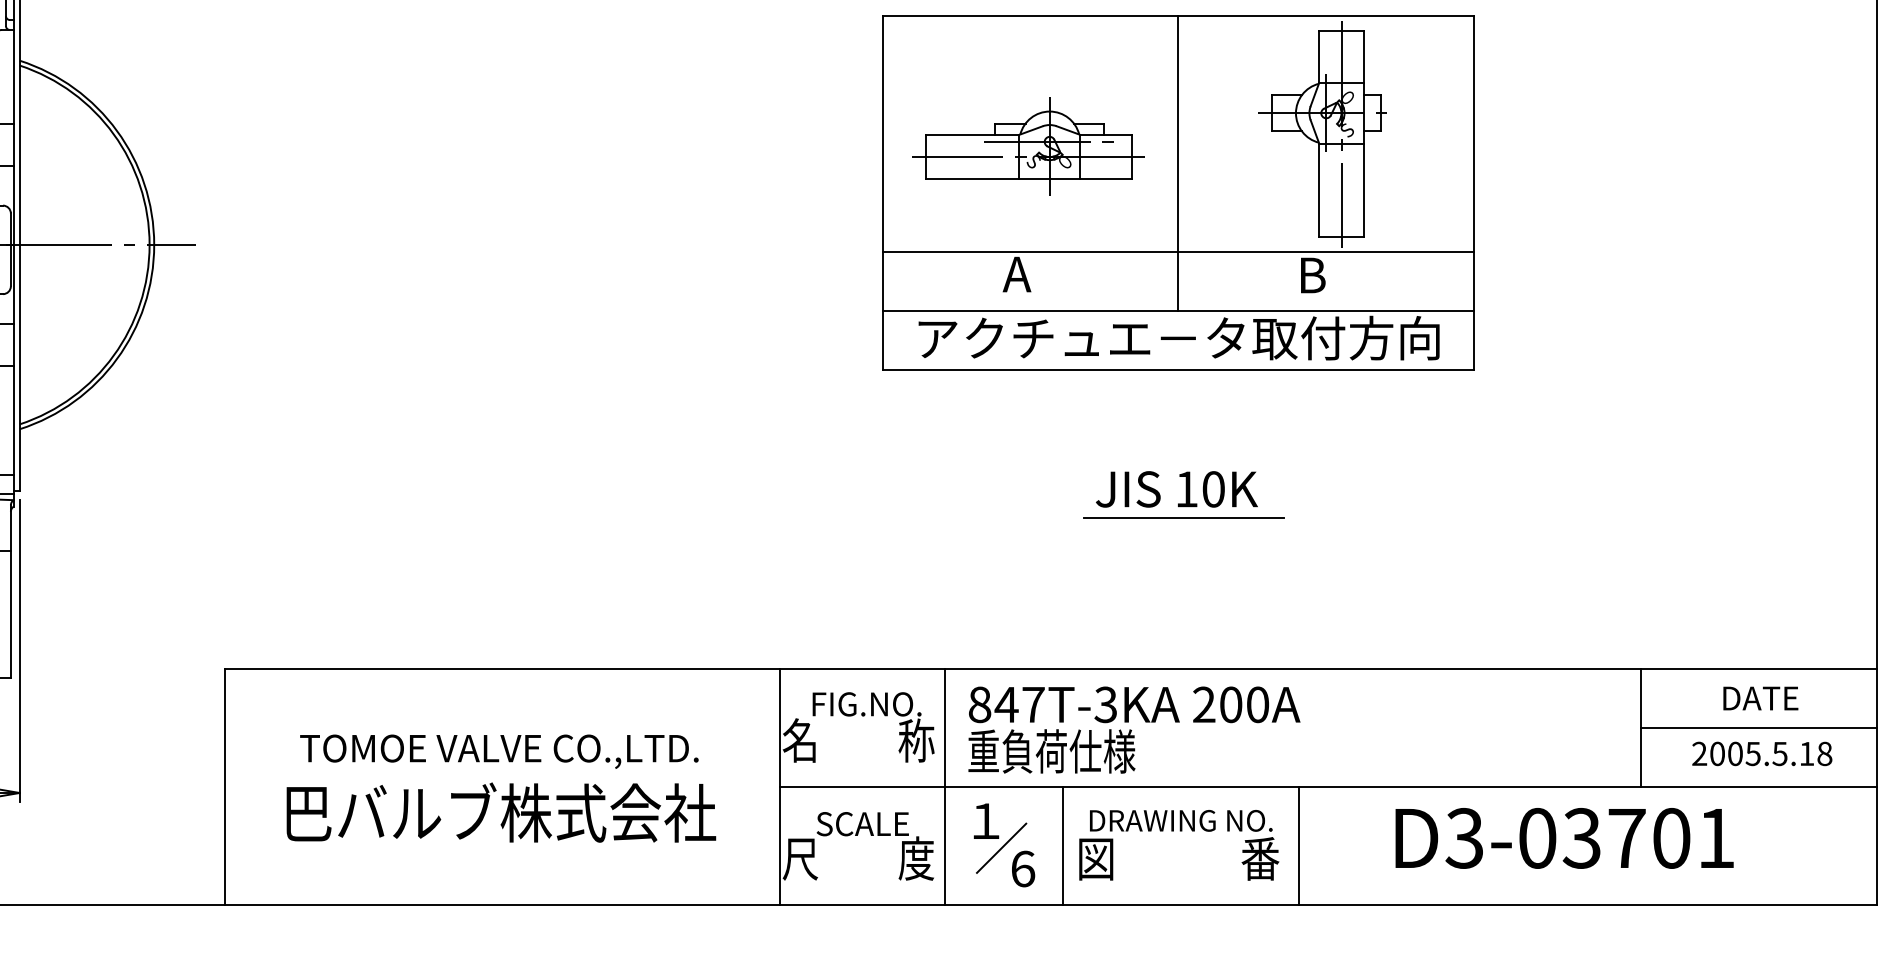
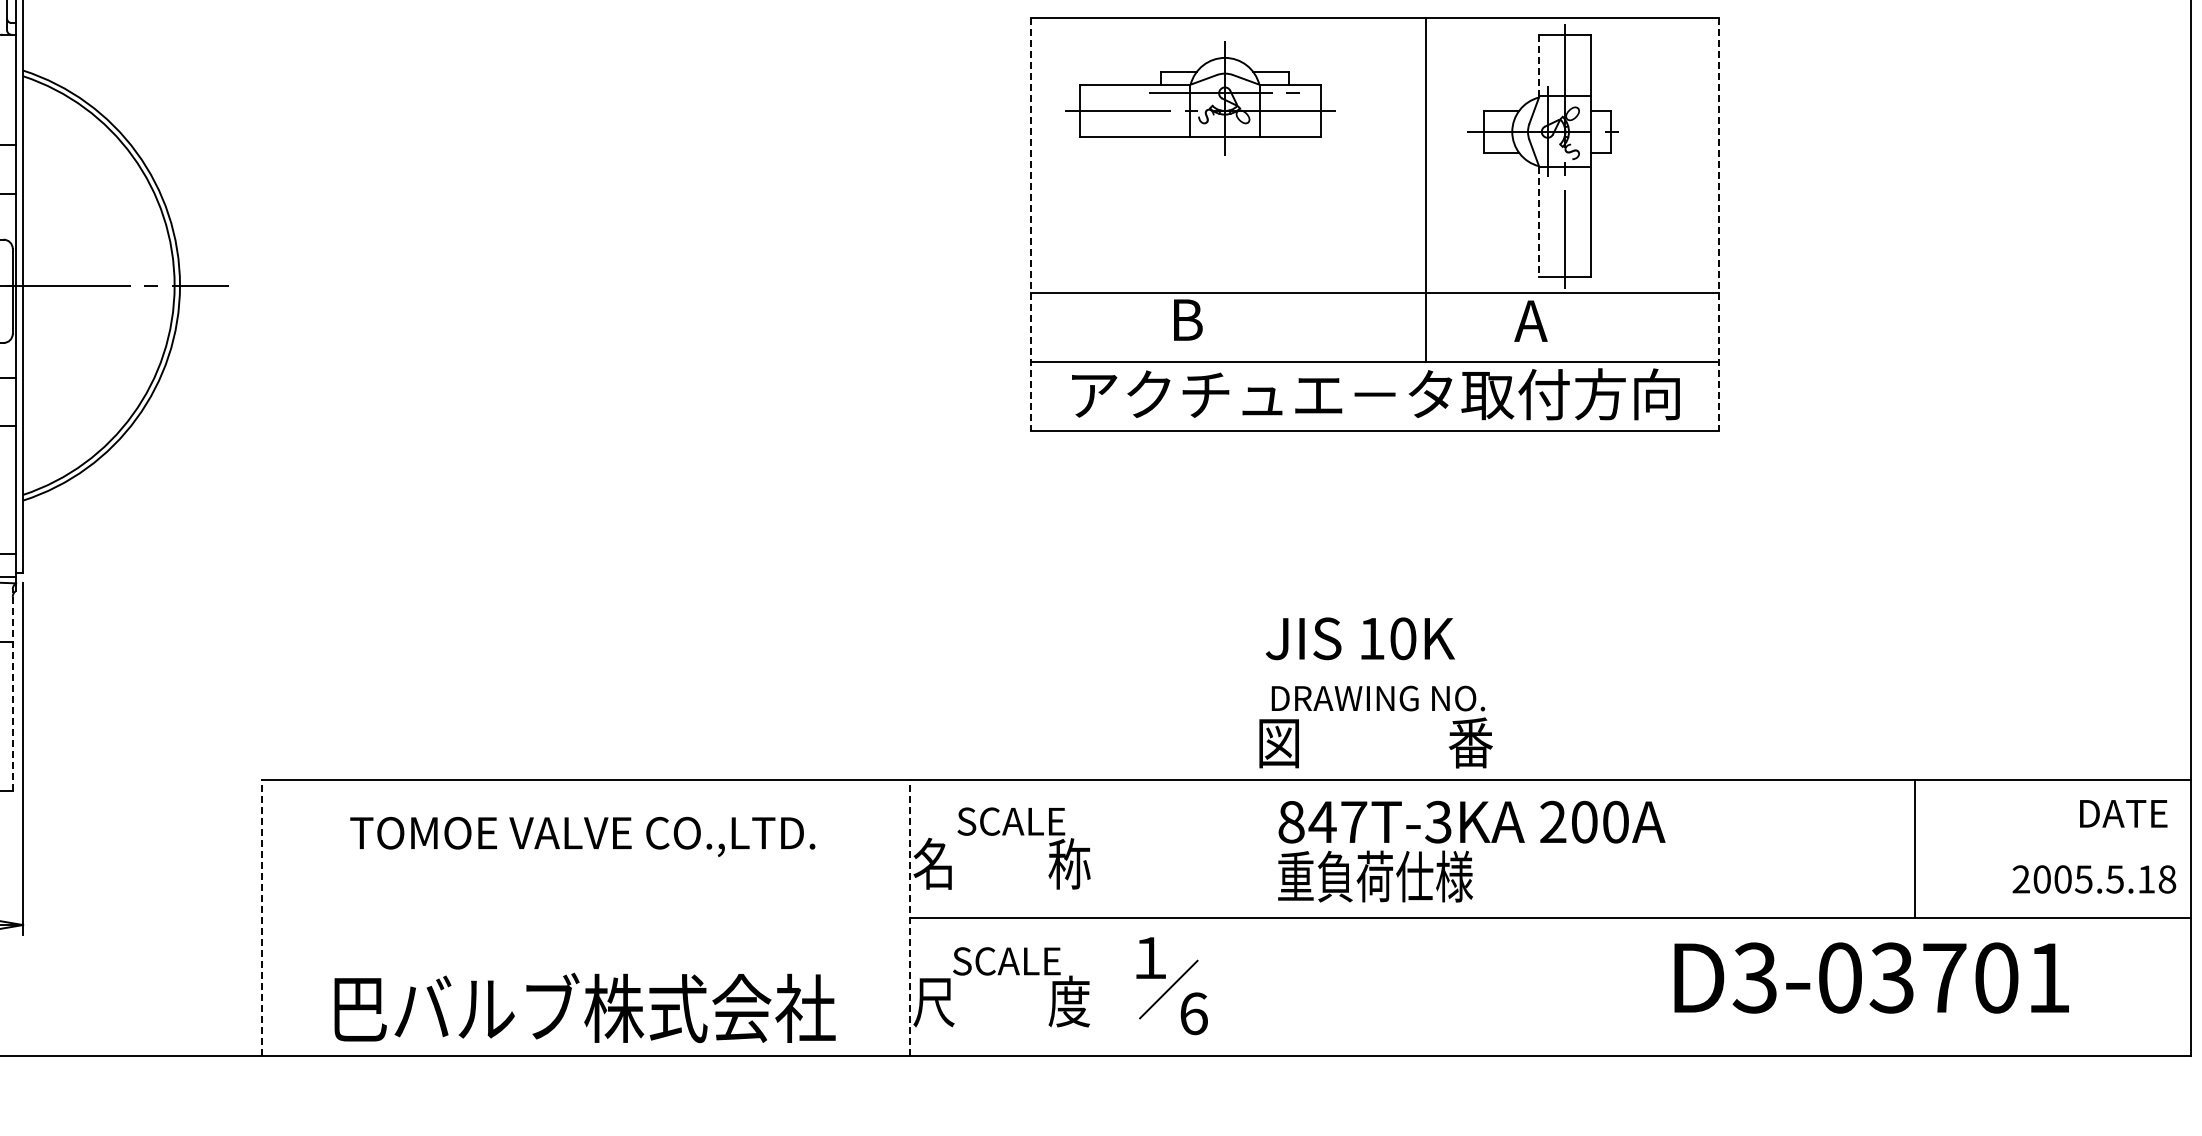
line: (1319, 57) -> (1539, 66), solid -> dashed
part: (1028, 146) -> (1200, 98), moved
line: (1178, 163) -> (1426, 190), moved
line: (1319, 190) -> (1539, 221), solid -> dashed
line: (883, 192) -> (1030, 224), solid -> dashed
line: (1473, 192) -> (1719, 224), solid -> dashed
text: (1016, 274) -> (1186, 319), A -> B
text: (1311, 274) -> (1530, 320), B -> A
text: (1176, 489) -> (1359, 638), moved
line: (1183, 518) -> (1381, 604), removed
line: (10, 591) -> (12, 689), solid -> dashed
text: (1760, 698) -> (2123, 813), moved
text: (866, 704) -> (1011, 821), FIG.NO. -> SCALE
line: (1758, 728) -> (2052, 849), removed
text: (1134, 729) -> (1471, 851), moved
text: (499, 751) -> (582, 836), moved
text: (1762, 753) -> (2094, 879), moved
line: (944, 786) -> (1102, 917), removed
line: (224, 787) -> (262, 918), solid -> dashed
line: (779, 787) -> (909, 918), solid -> dashed
text: (500, 812) -> (584, 1007), moved
text: (1564, 837) -> (1871, 977), moved
text: (1178, 844) -> (1375, 726), moved
line: (1063, 845) -> (1240, 986), removed
line: (1298, 845) -> (1515, 986), removed

